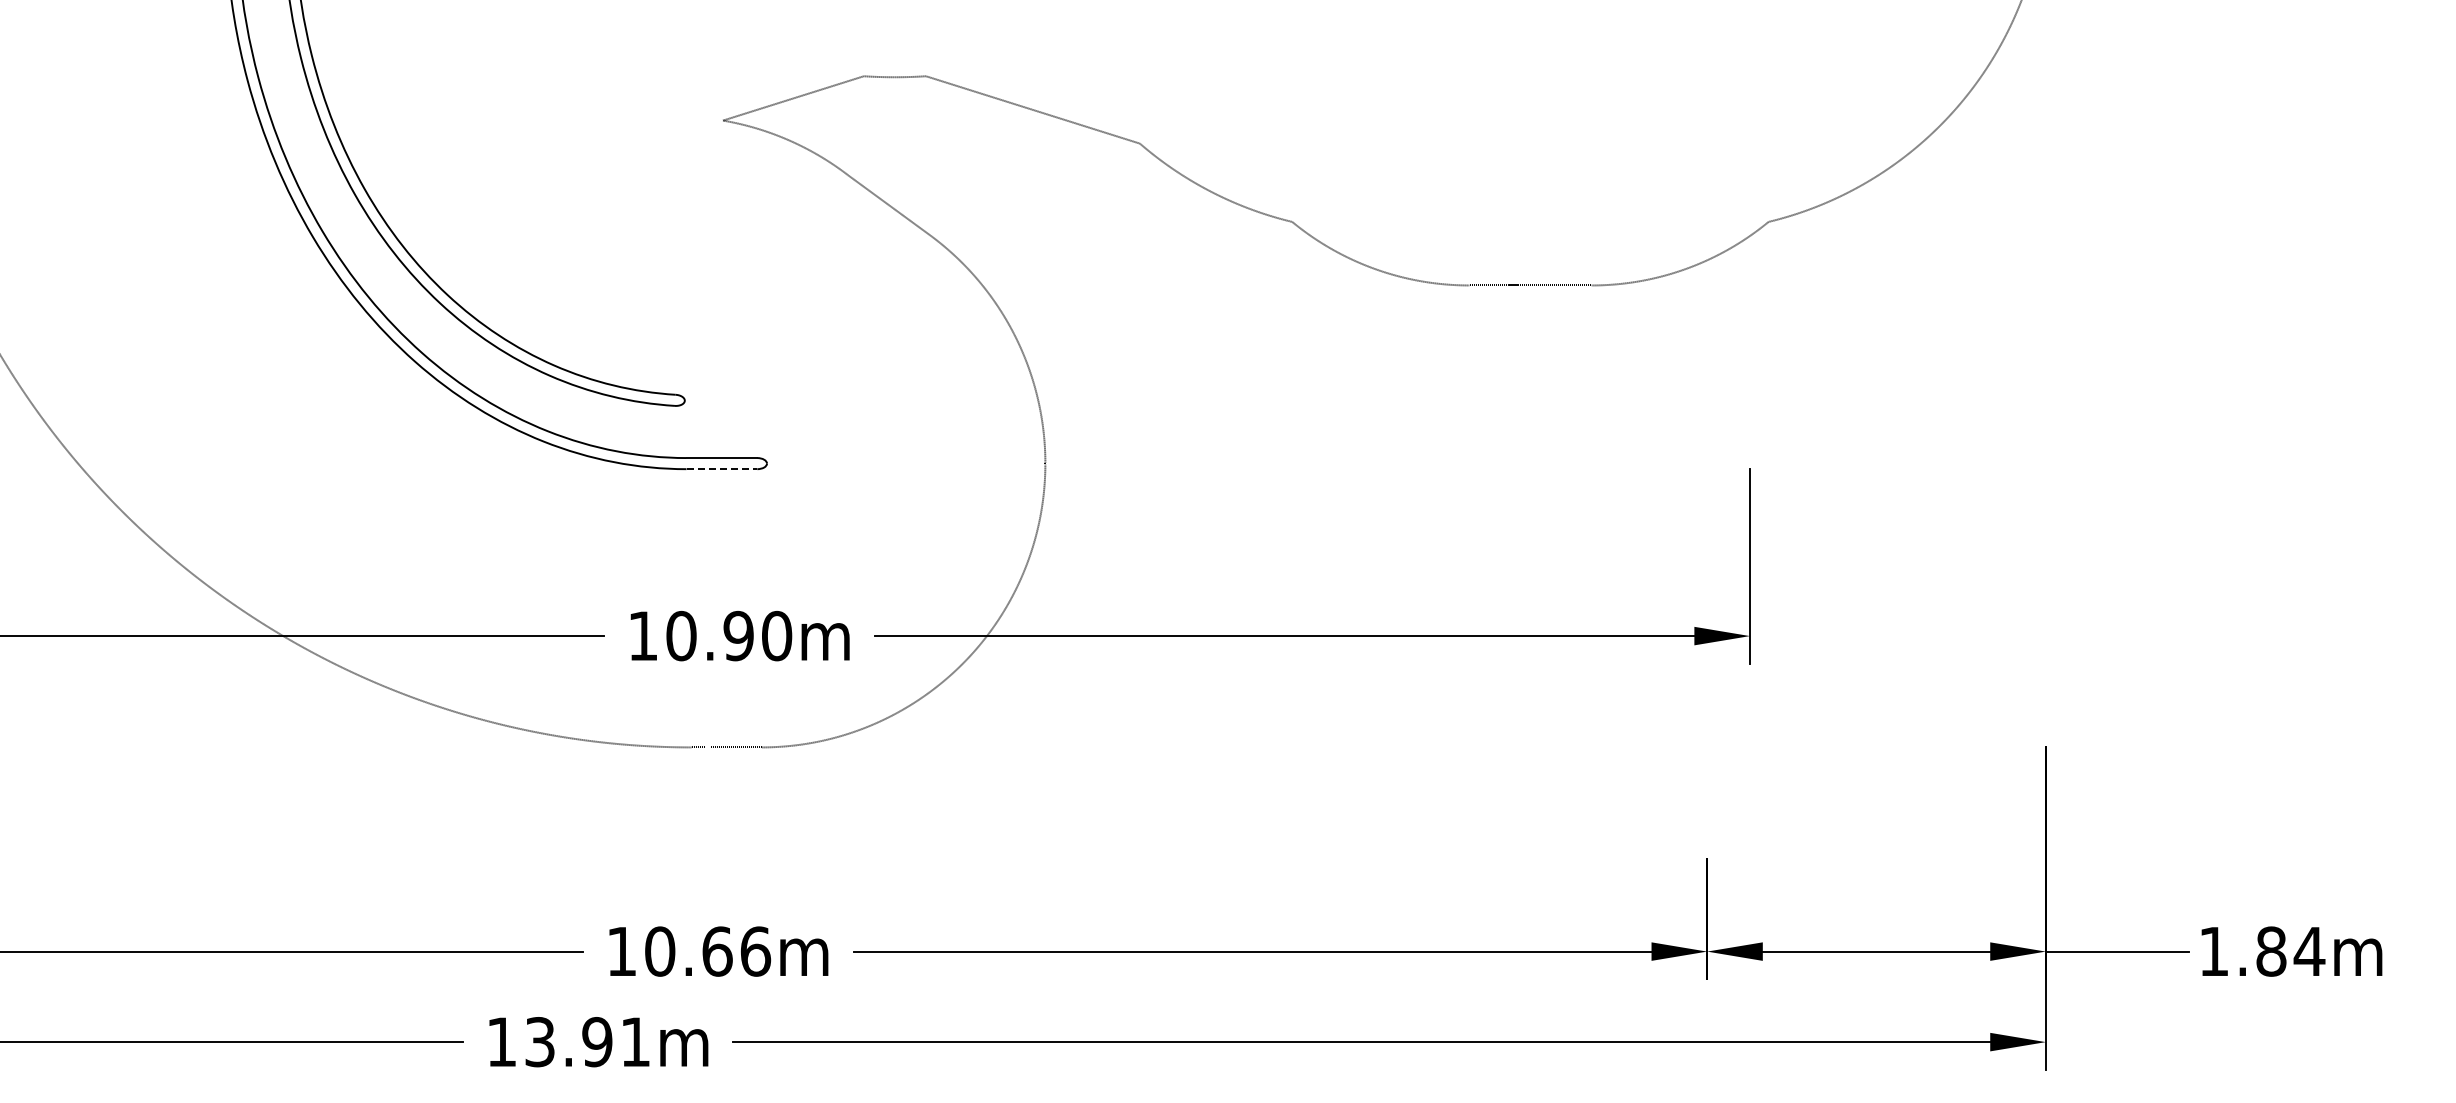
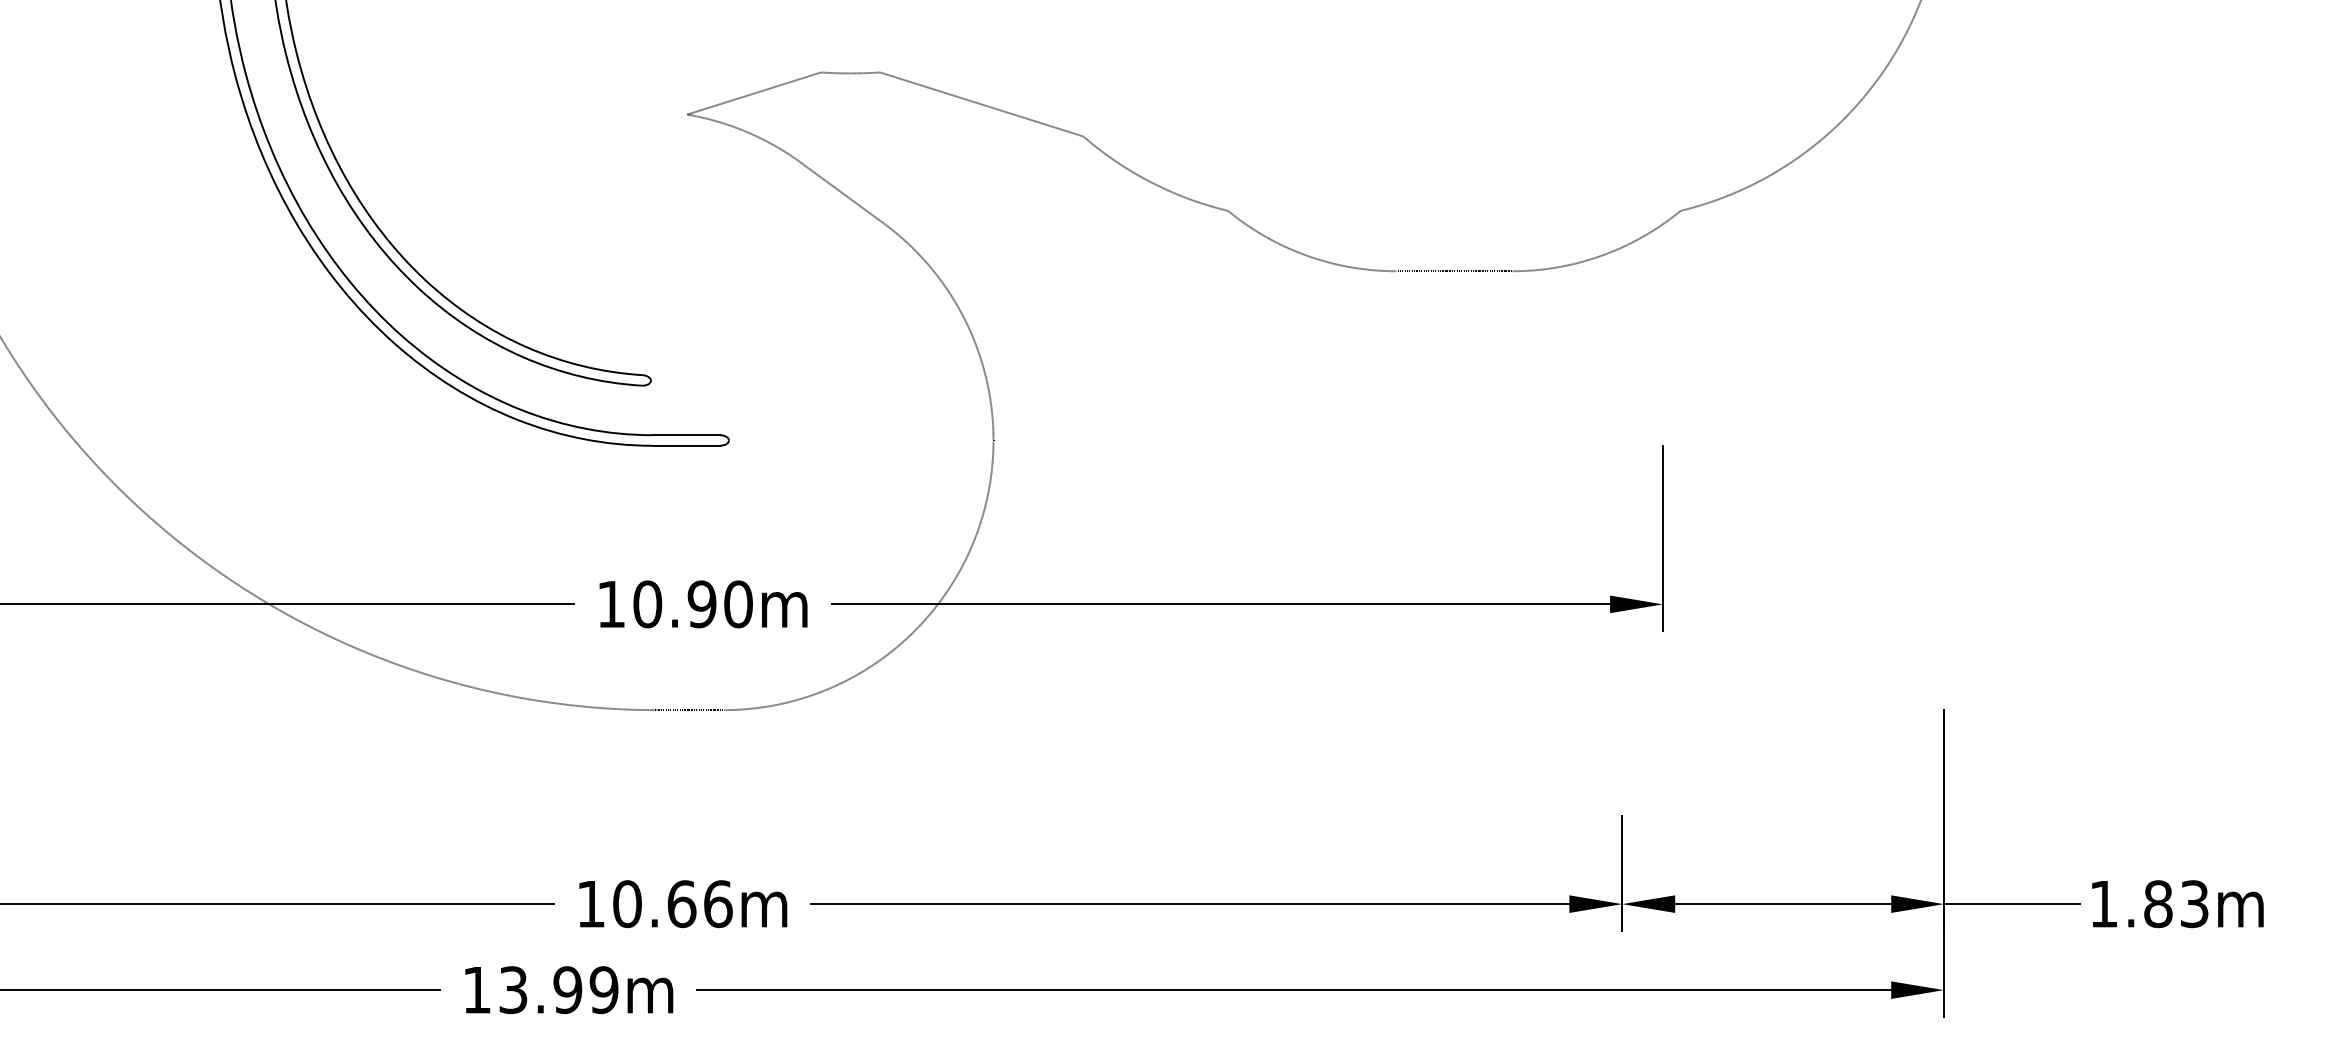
line: (722, 469) -> (686, 446), dashed -> solid
text: (2309, 951) -> (2194, 904), 1.84m -> 1.83m
text: (635, 1042) -> (604, 990), 13.91m -> 13.99m

